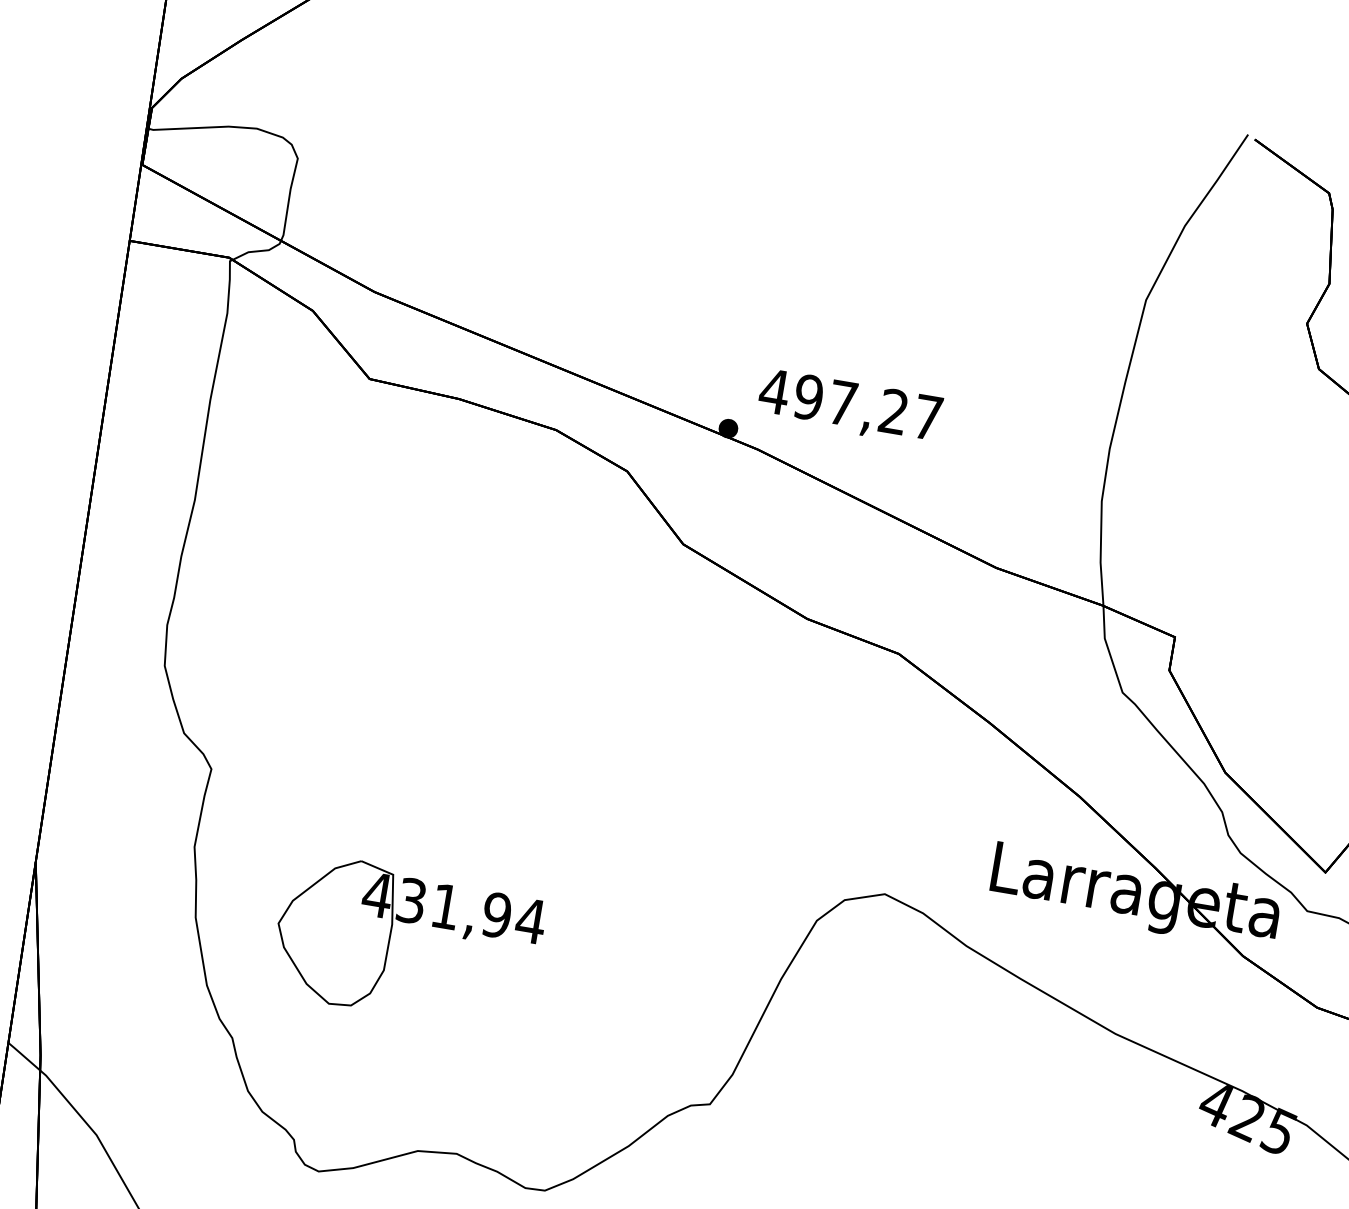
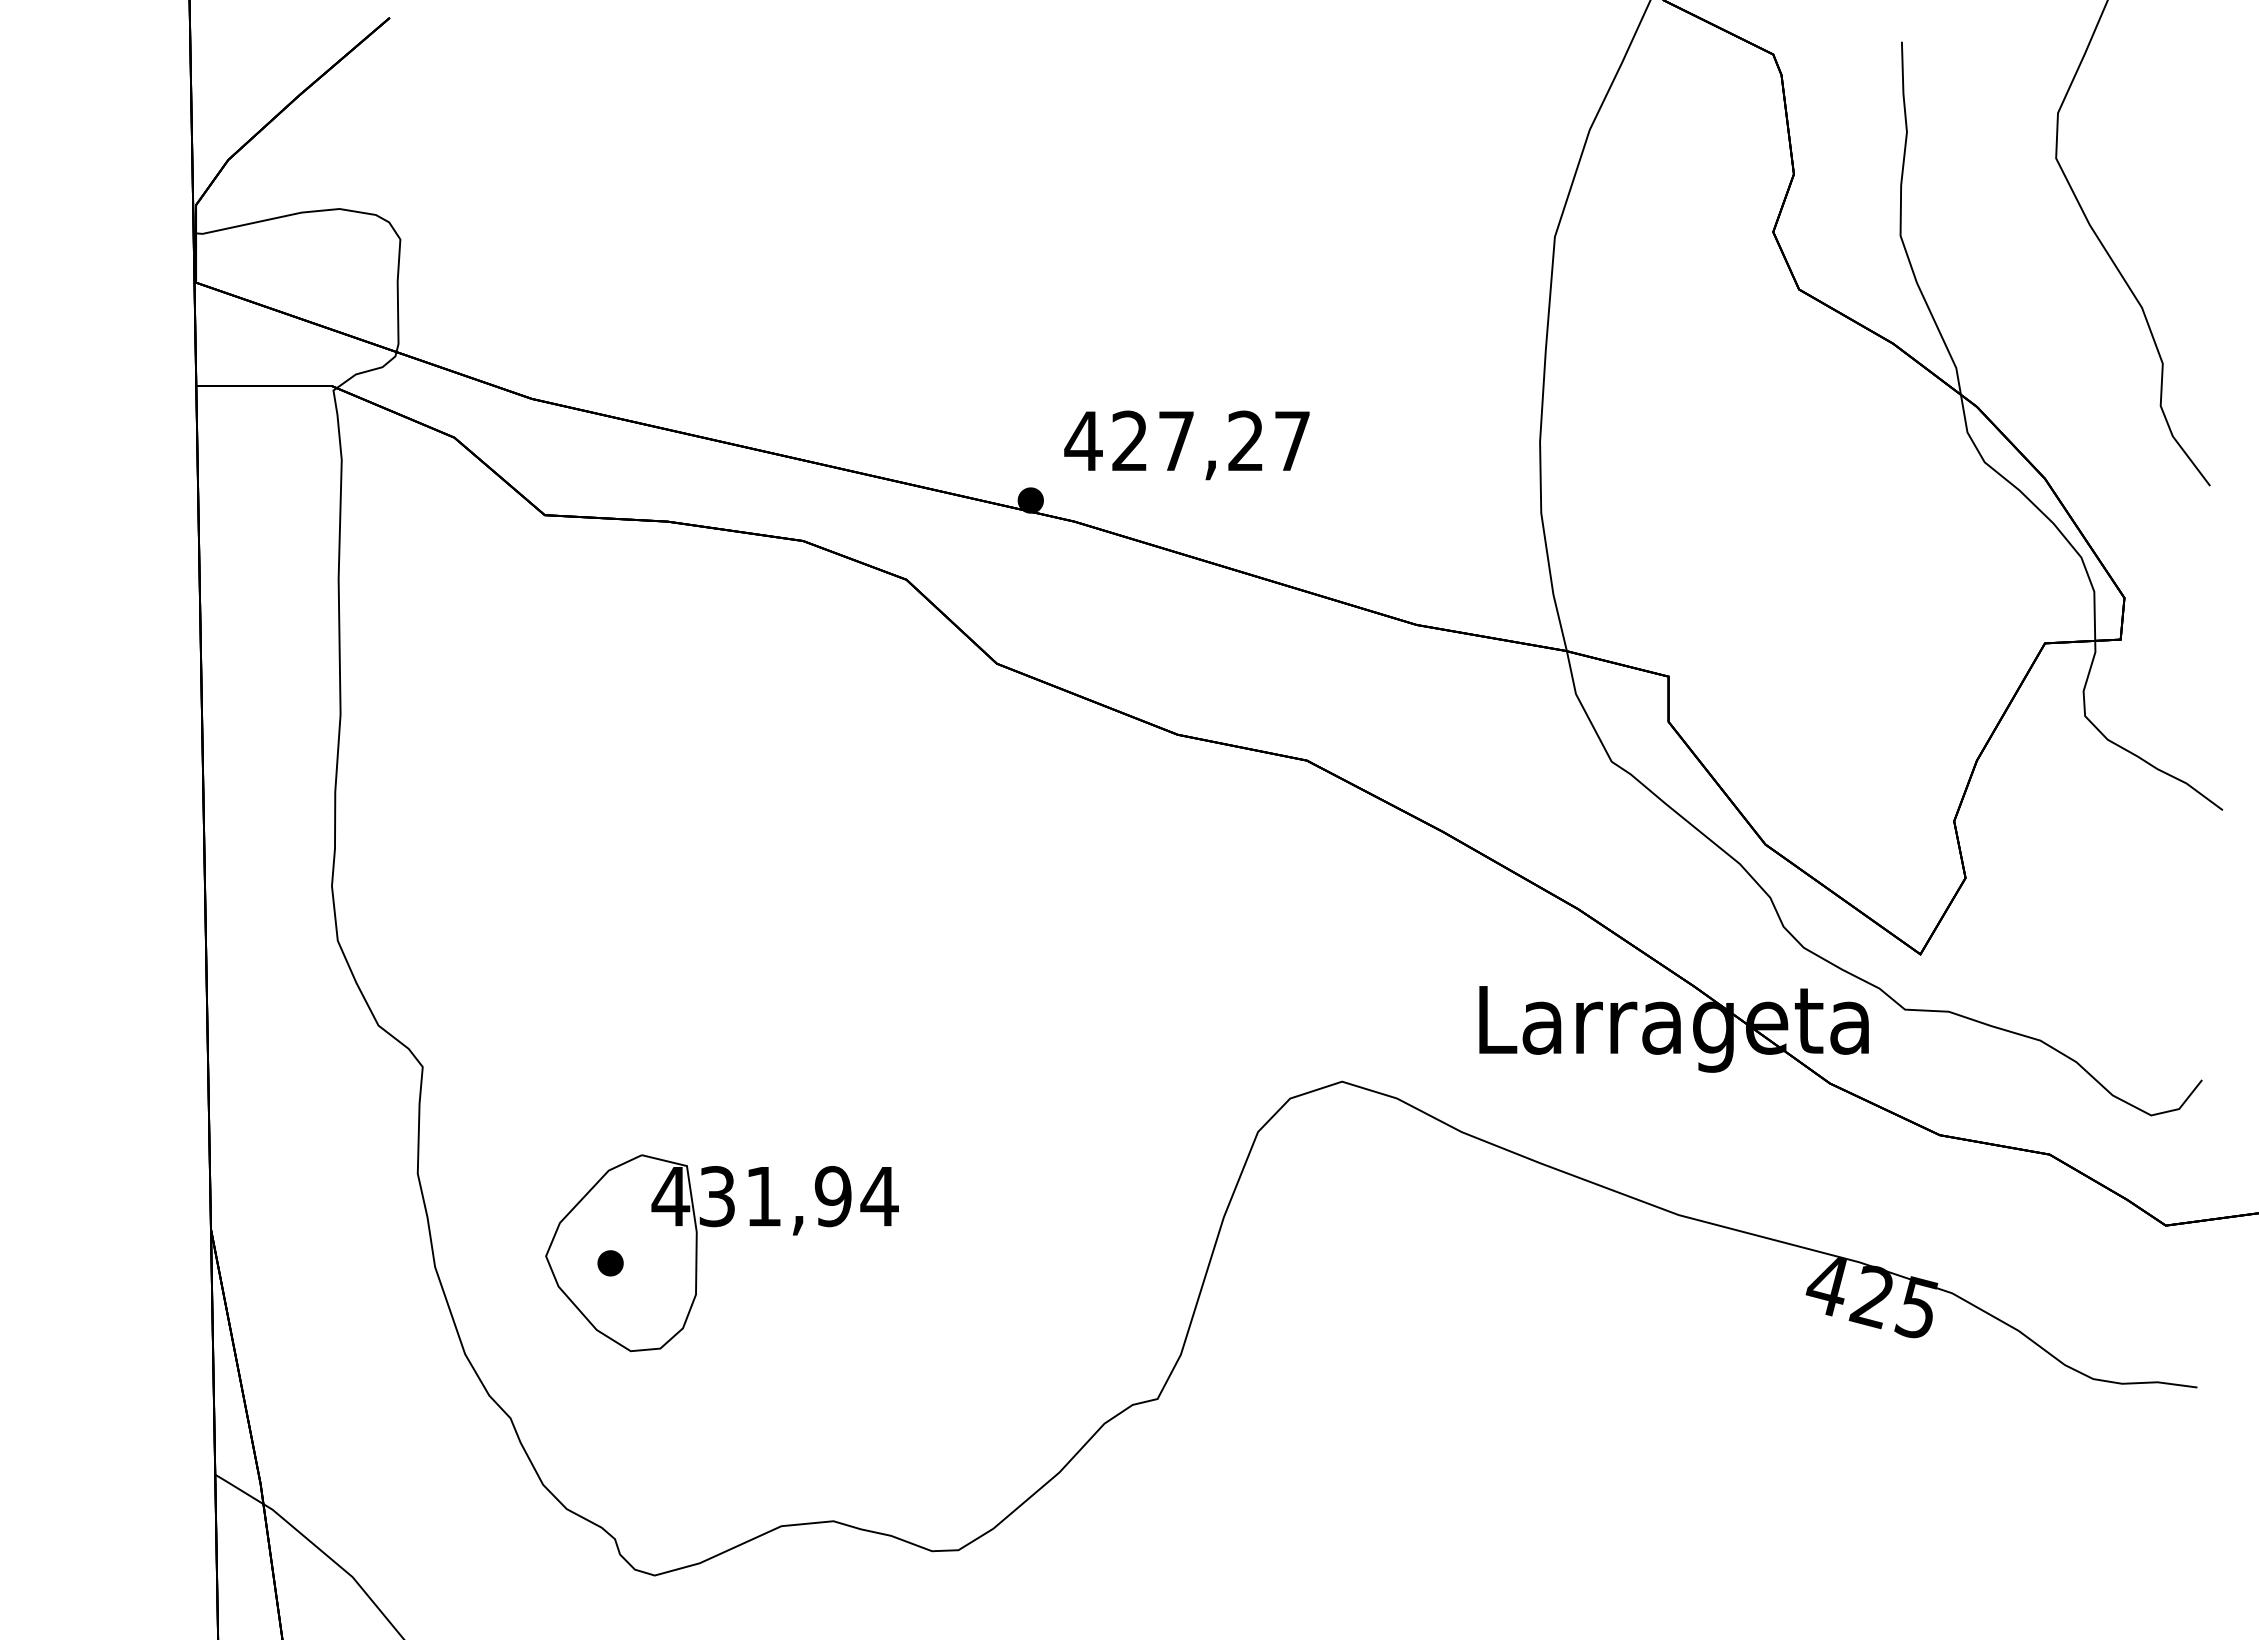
text: (808, 396) -> (1129, 440), 497,27 -> 427,27
part: (324, 936) -> (610, 1263), added

